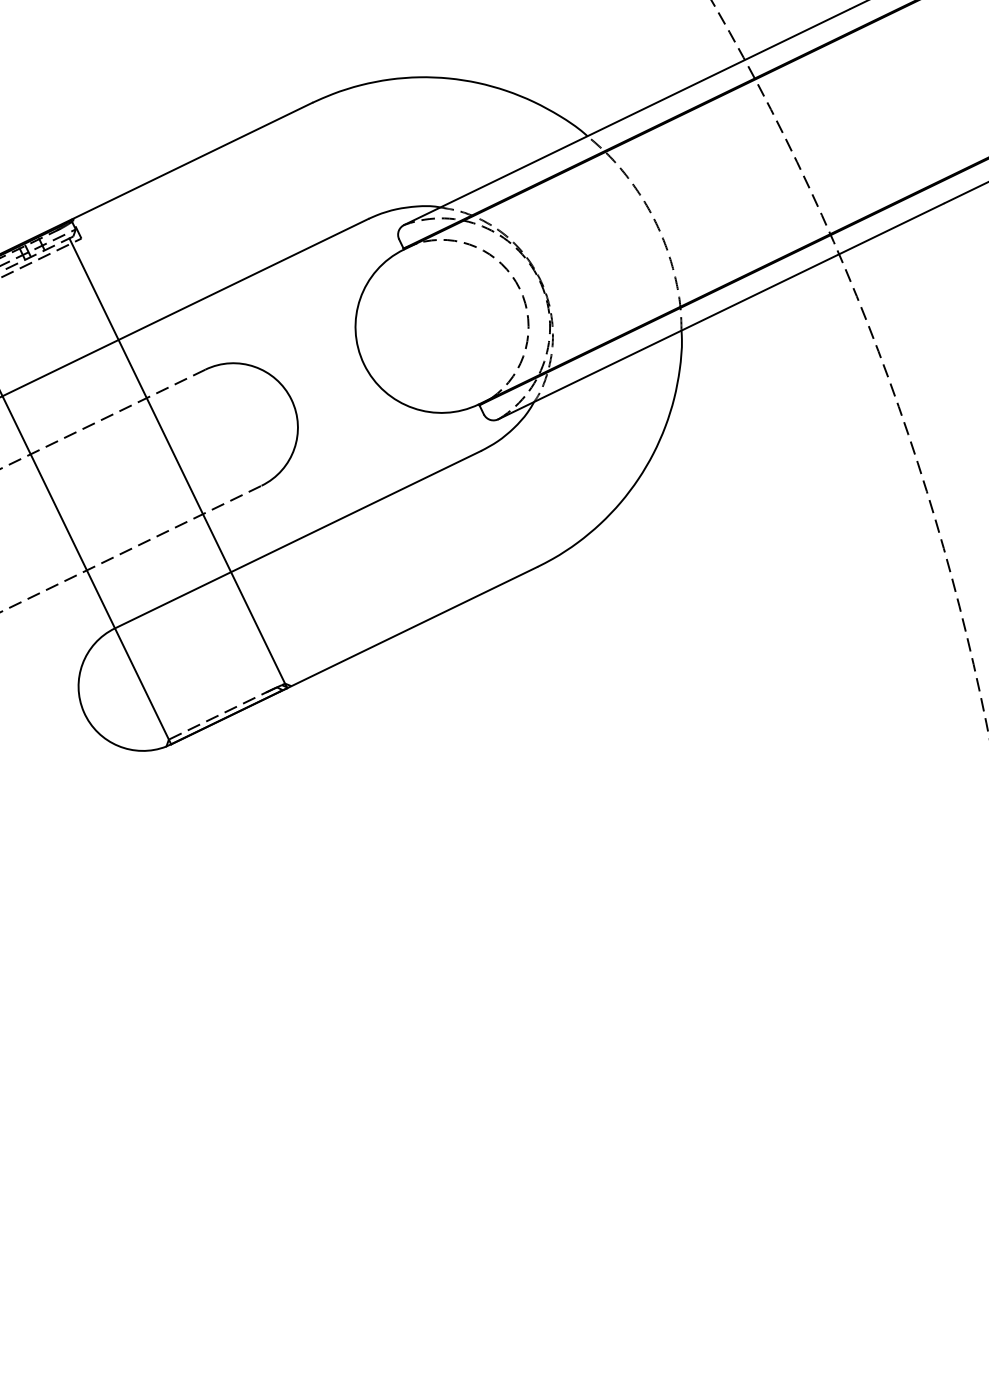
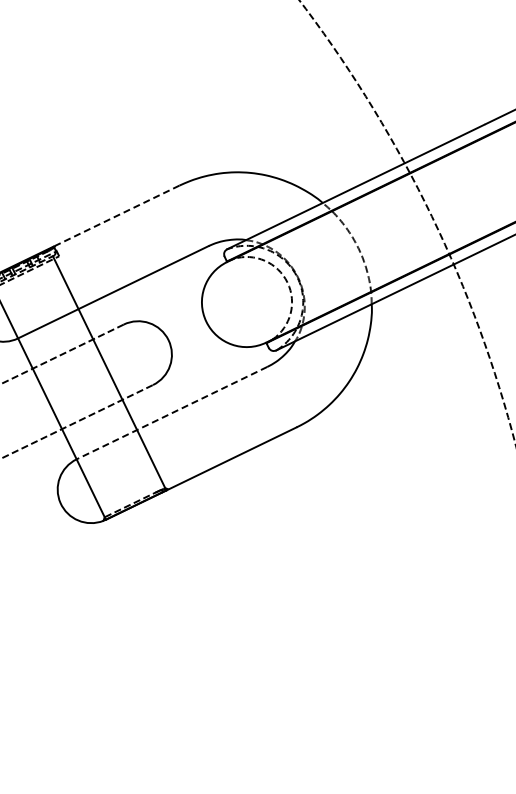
line: (191, 162) -> (116, 216), solid -> dashed
line: (297, 540) -> (171, 413), solid -> dashed

